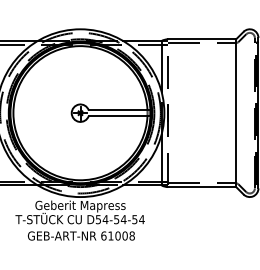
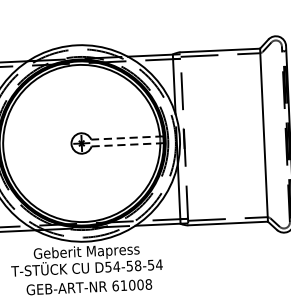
line: (119, 110) -> (127, 138), solid -> dashed
line: (119, 116) -> (127, 145), solid -> dashed
text: (123, 219) -> (137, 265), D54-54-54 -> D54-58-54

